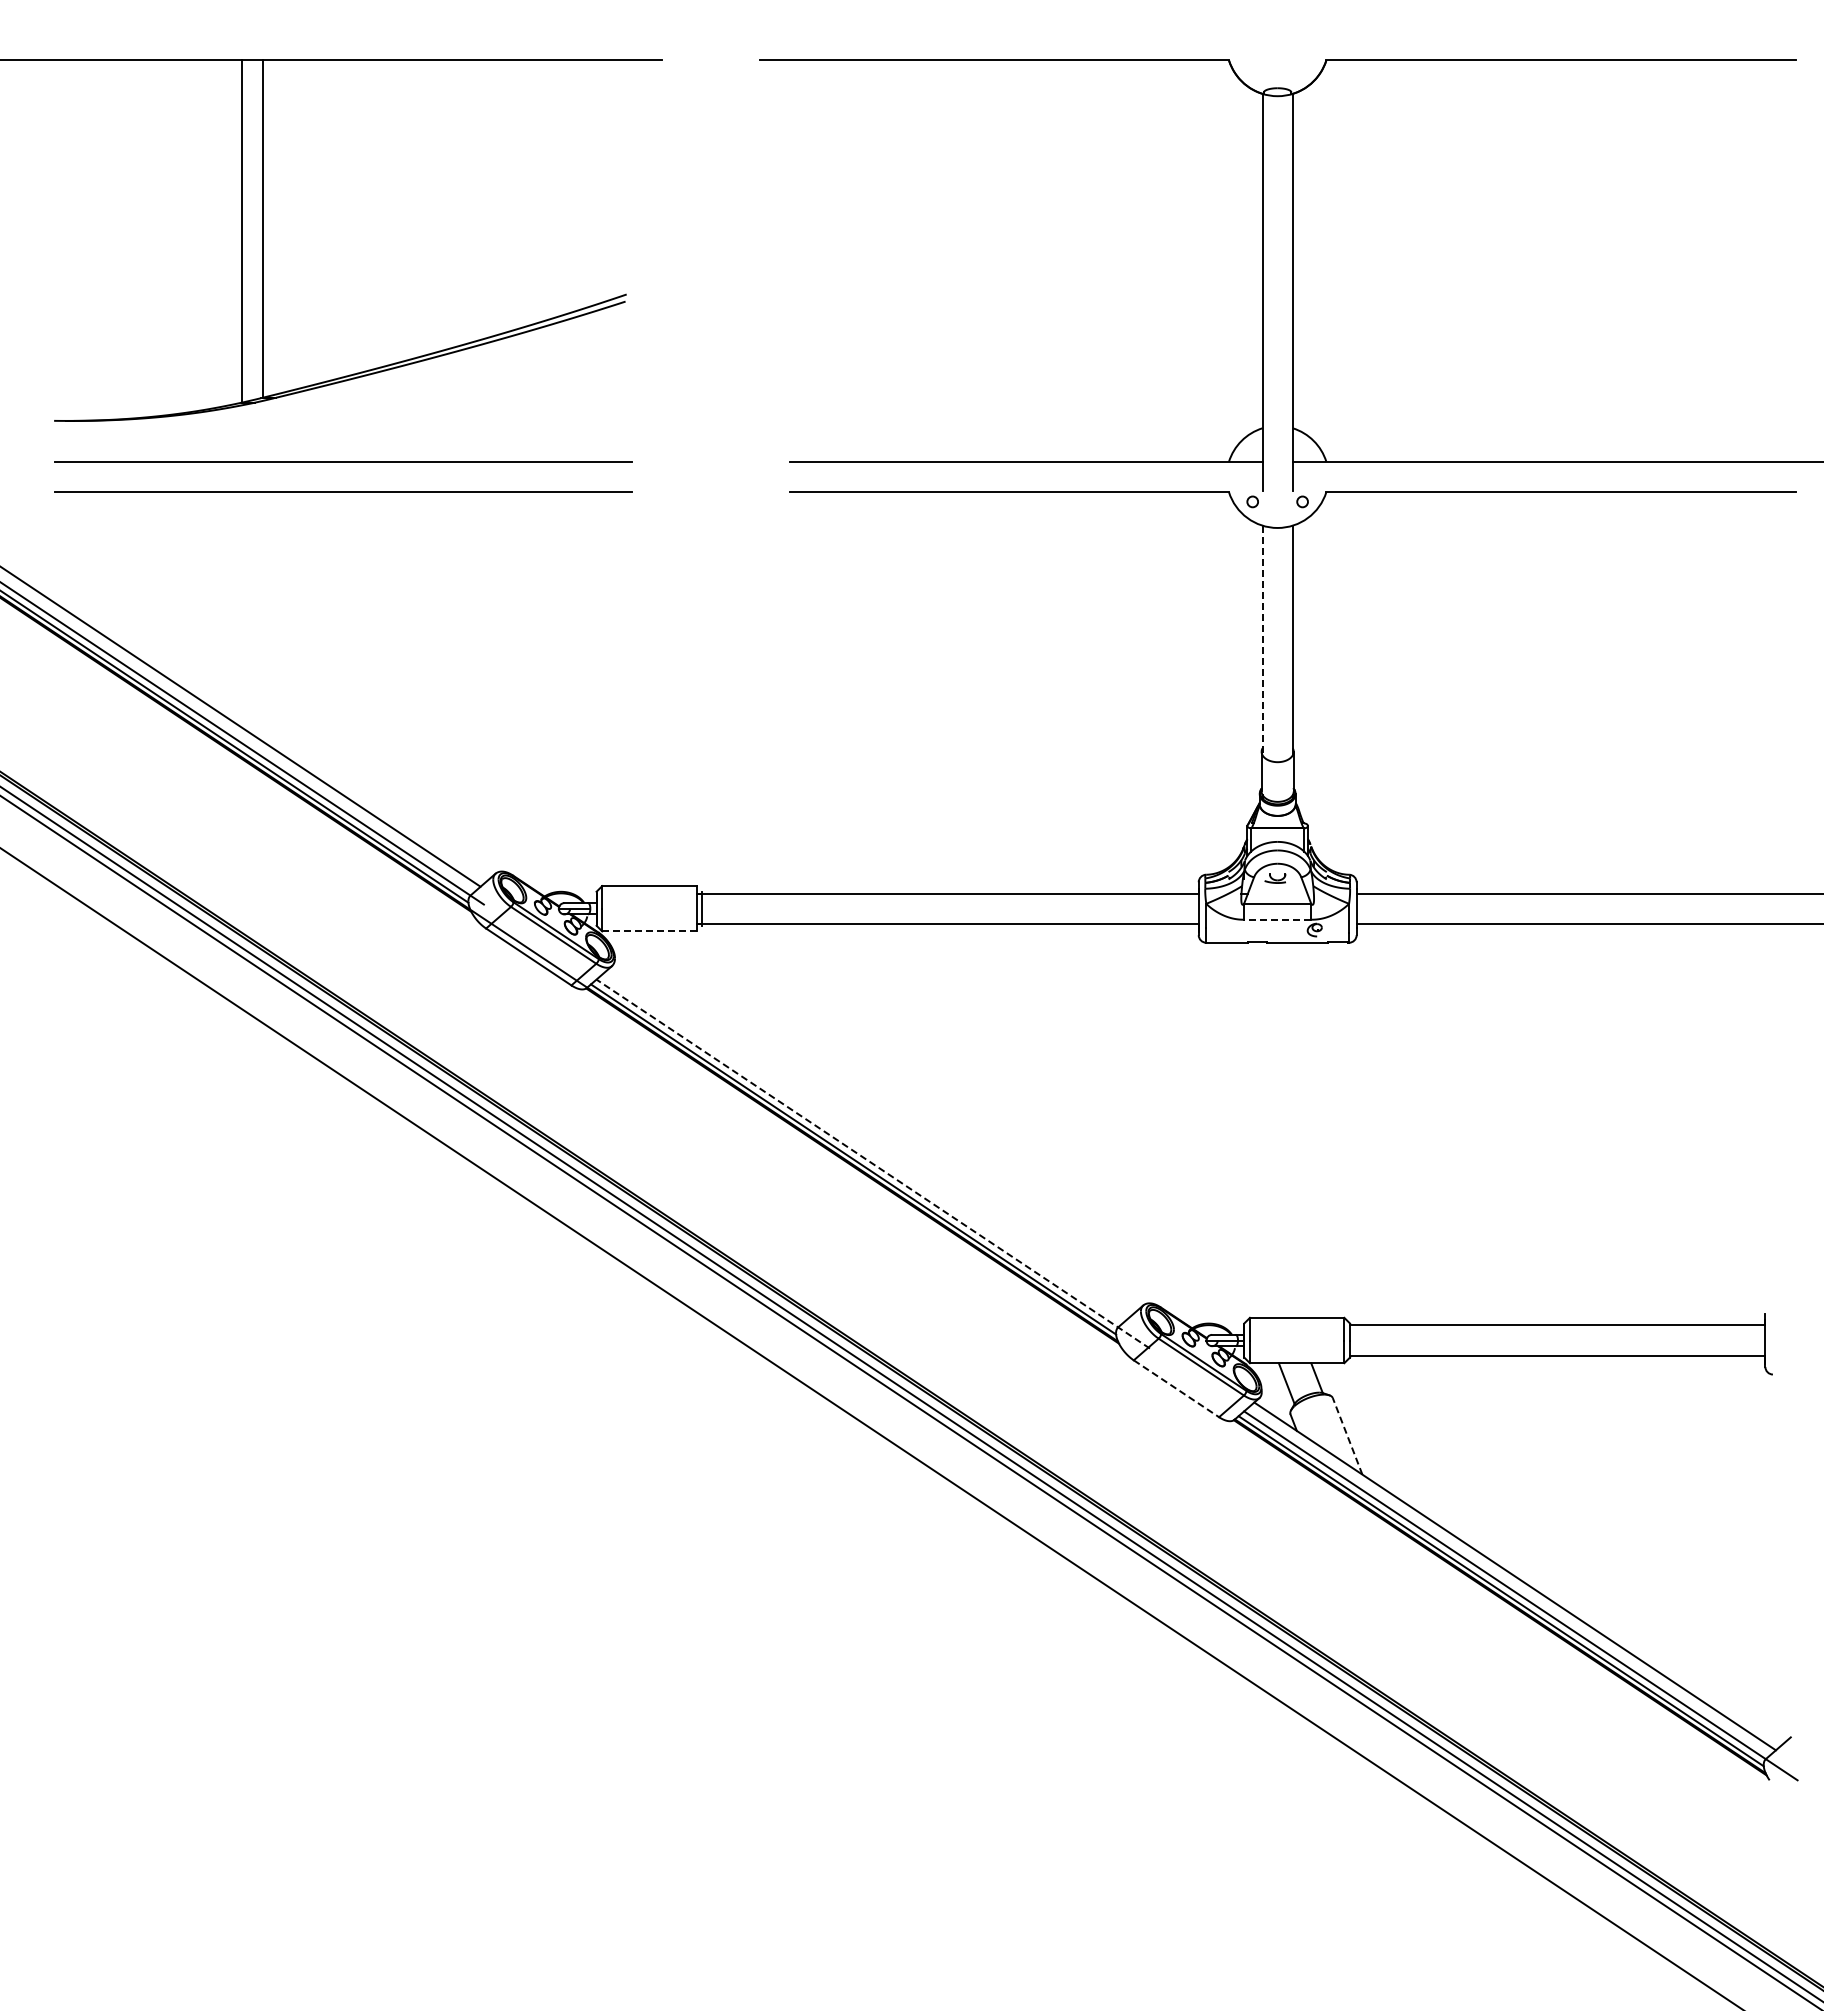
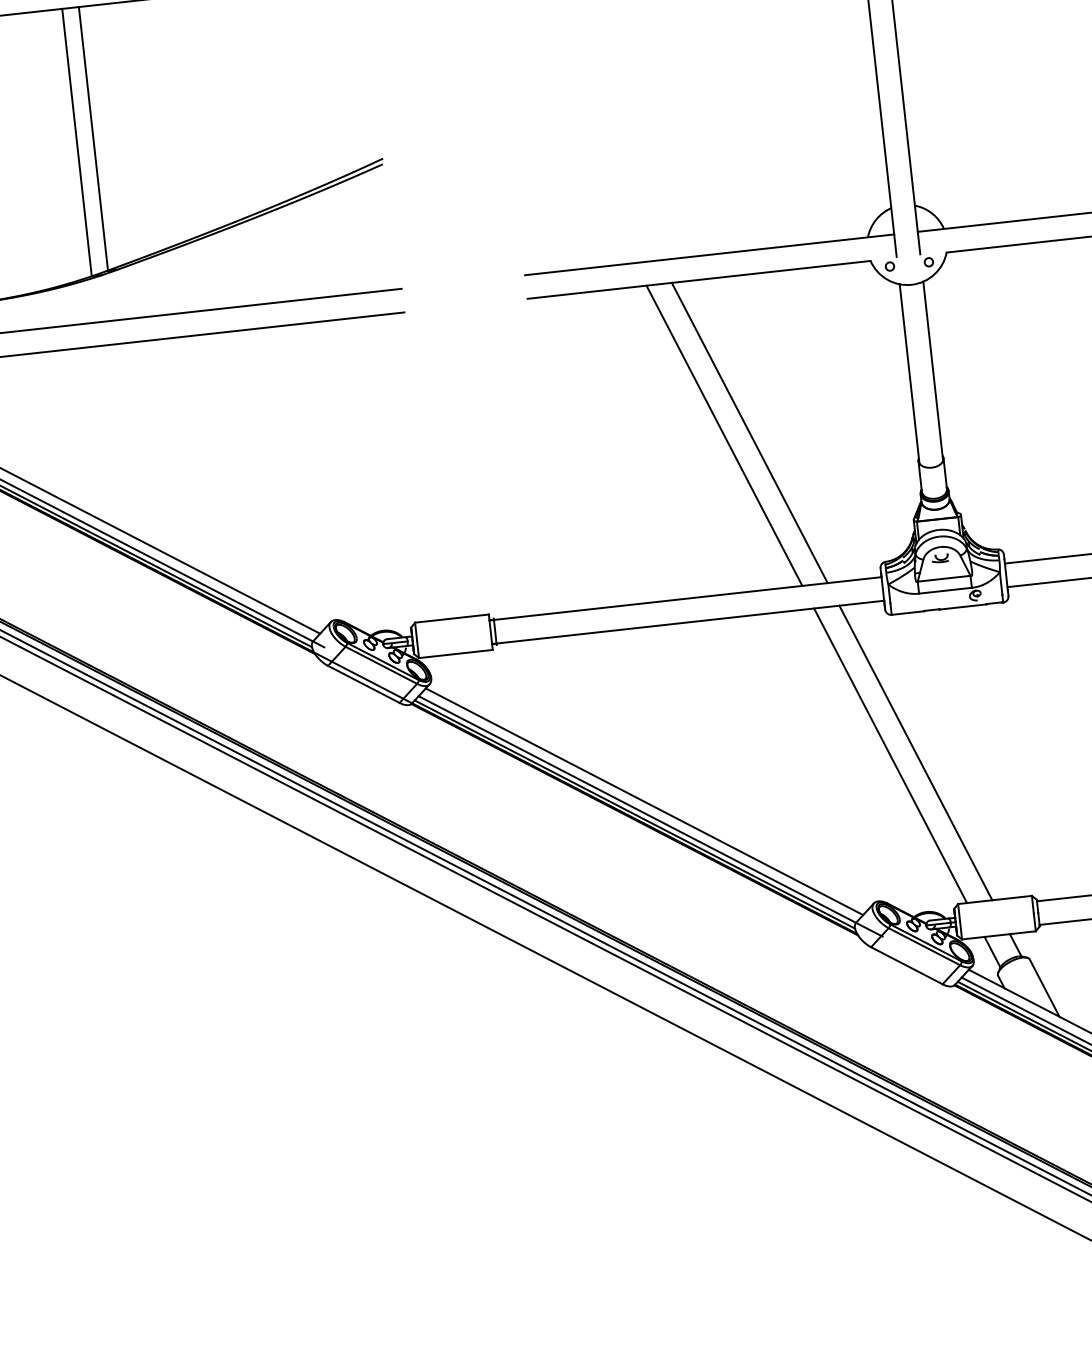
line: (1262, 640) -> (909, 373), dashed -> solid
line: (1019, 692) -> (724, 435), added
line: (1051, 692) -> (749, 432), added
line: (1277, 919) -> (945, 590), dashed -> solid
line: (648, 931) -> (455, 654), dashed -> solid
line: (1185, 1120) -> (890, 755), added
line: (1217, 1120) -> (915, 752), added
line: (867, 1144) -> (644, 801), added
line: (873, 1164) -> (650, 816), dashed -> solid
line: (1176, 1389) -> (906, 966), dashed -> solid
line: (1347, 1435) -> (1044, 987), dashed -> solid

